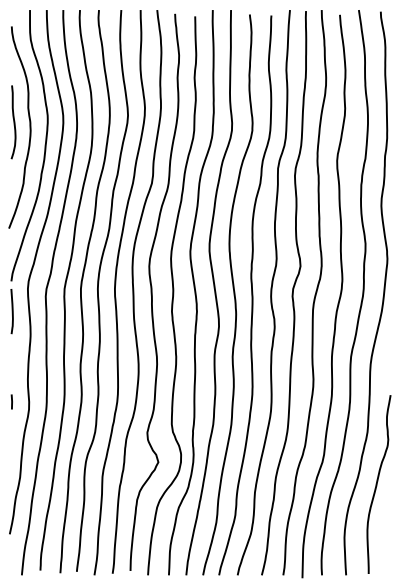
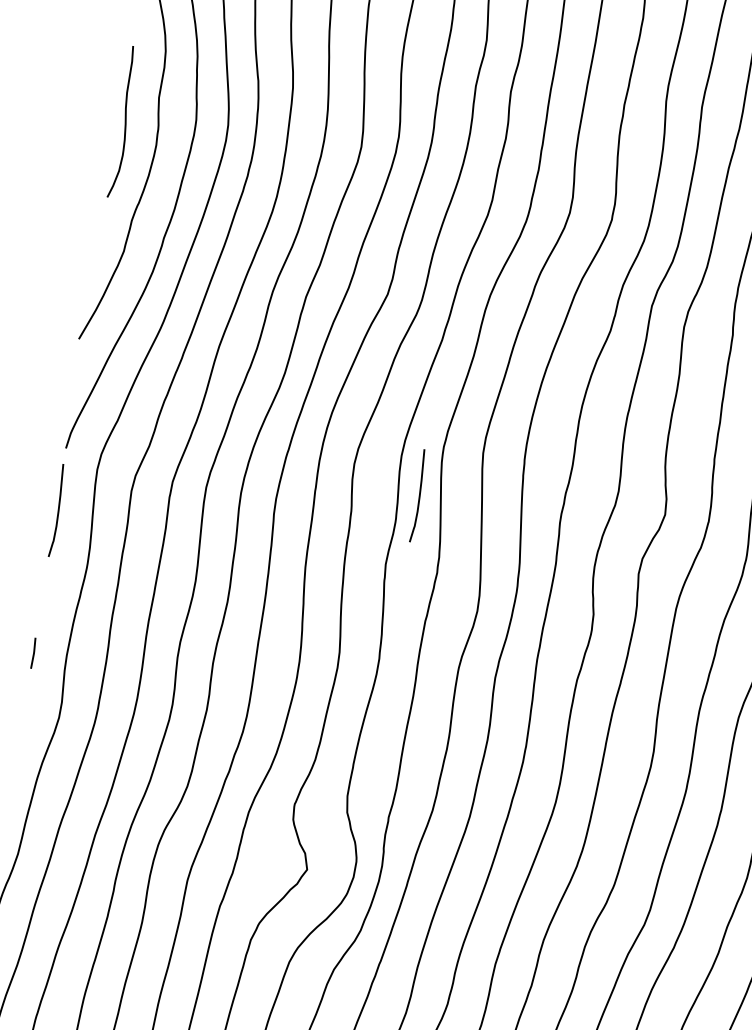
curve: (181, 276) -> (417, 495), added
line: (11, 401) -> (32, 652), moved

